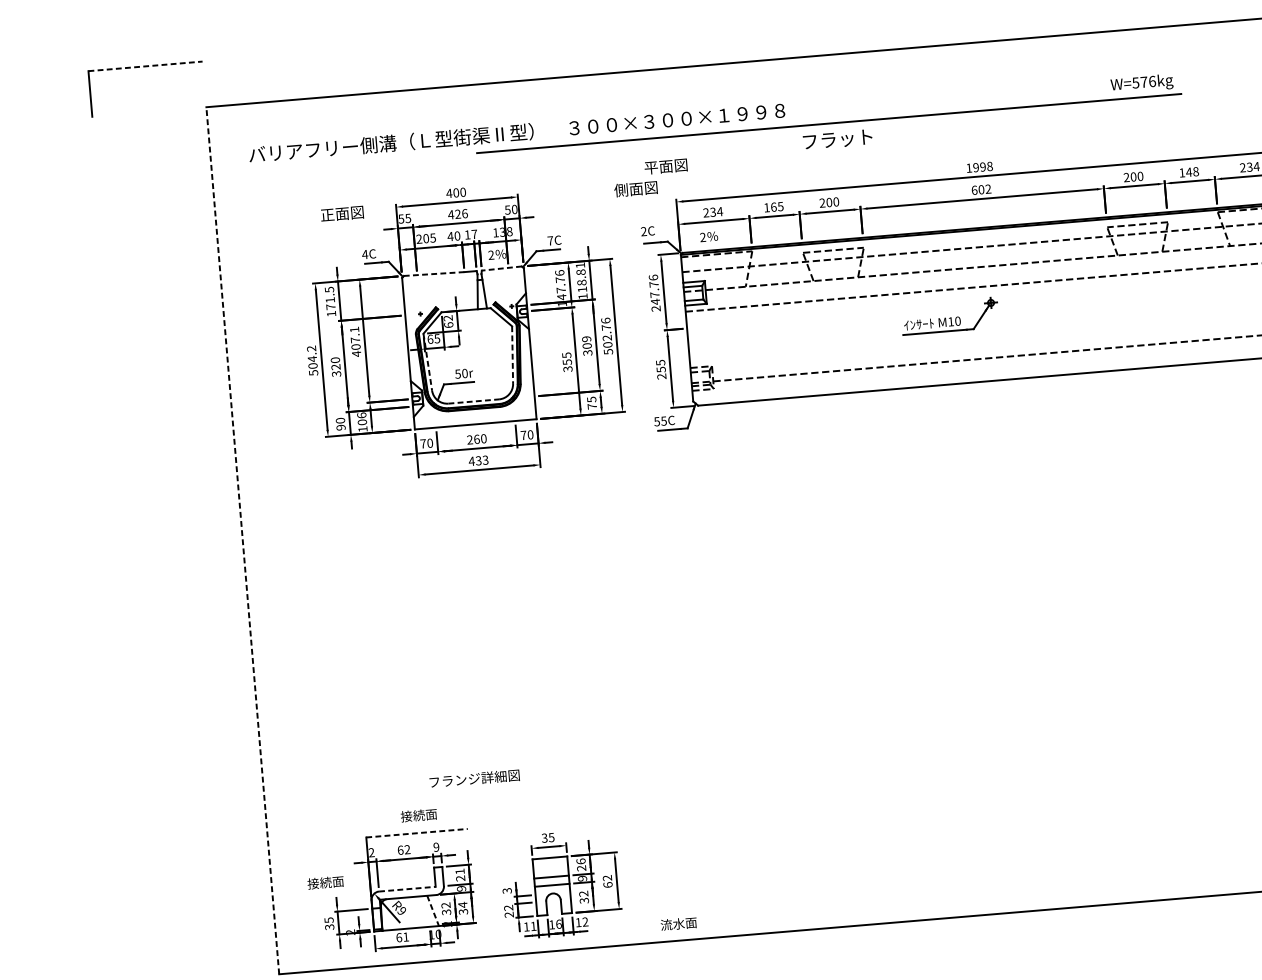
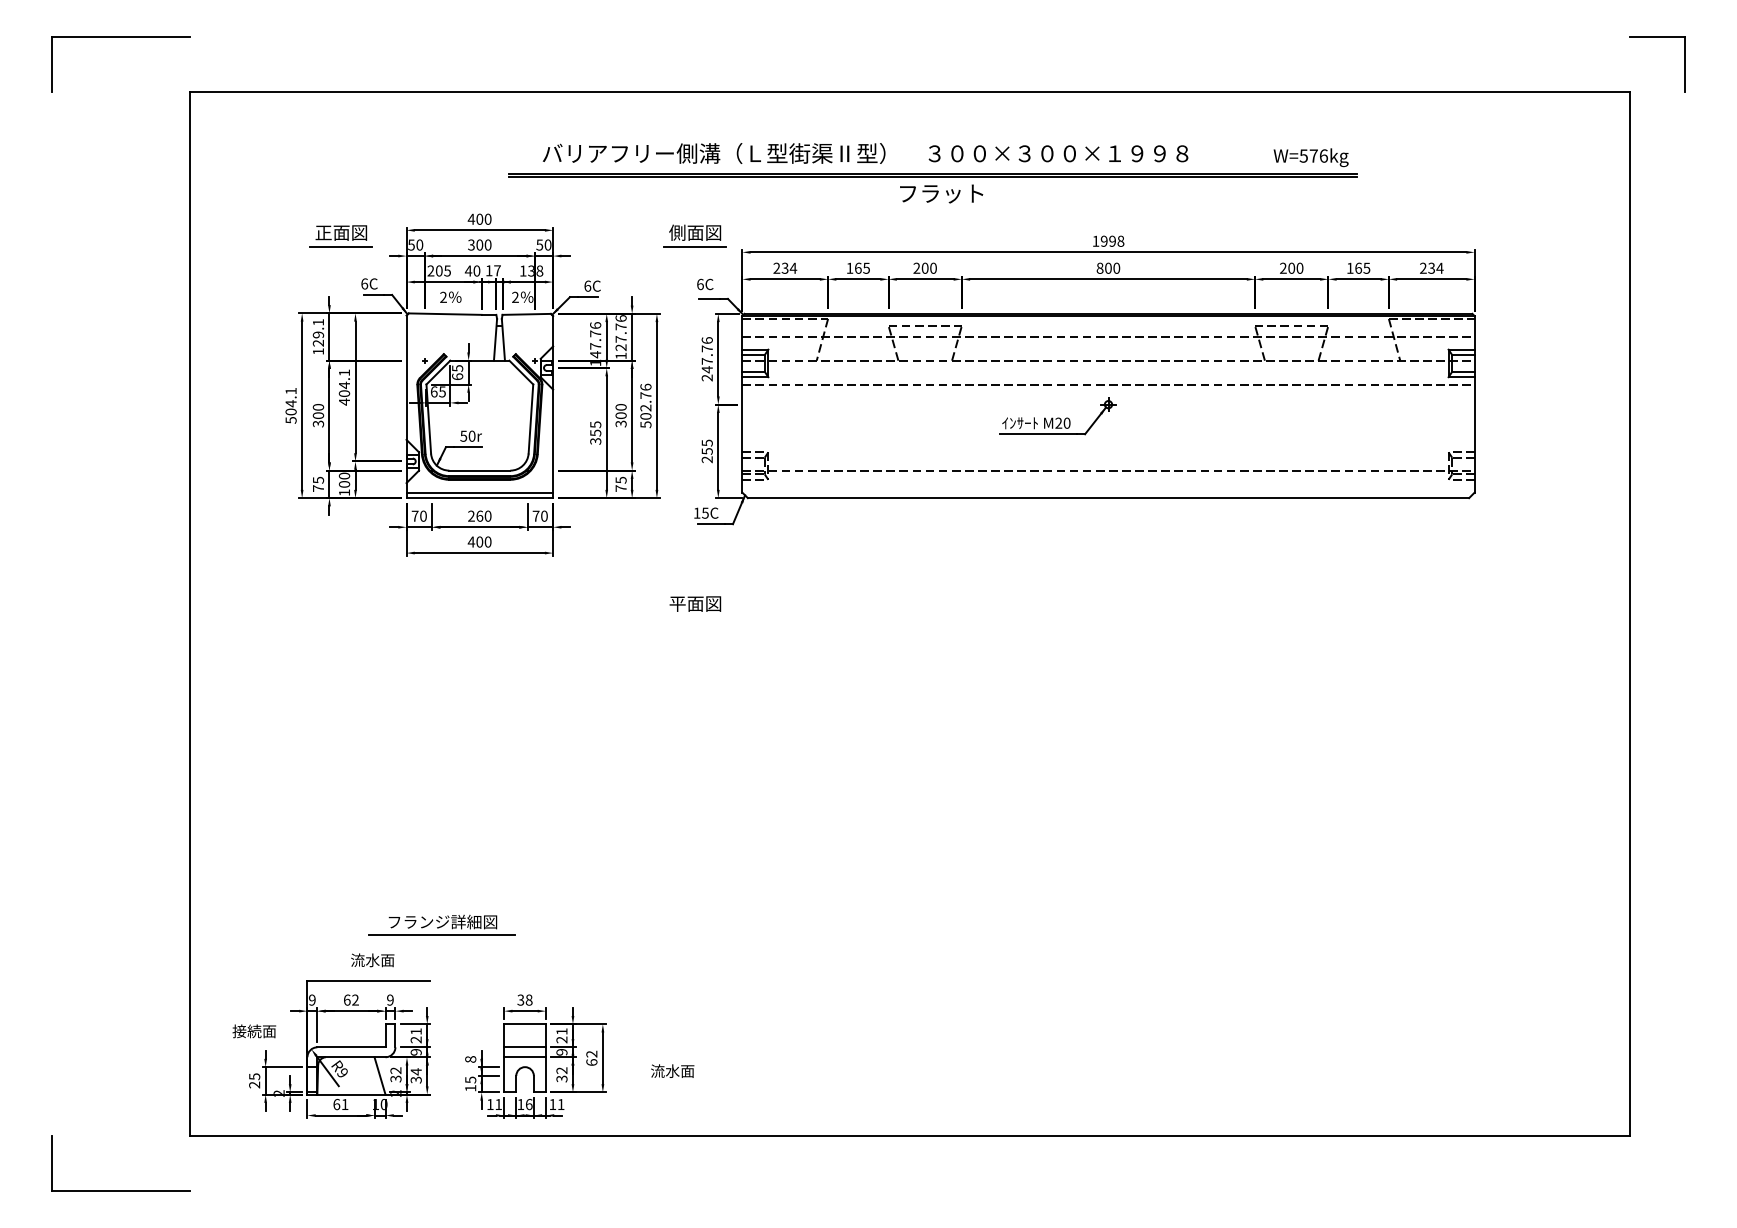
line: (145, 66) -> (120, 36), dashed -> solid
line: (829, 126) -> (932, 177), added
text: (516, 132) -> (865, 153), moved
text: (666, 166) -> (695, 603), moved
text: (1192, 171) -> (1362, 267), 148 -> 165
text: (981, 189) -> (1108, 267), 602 -> 800
line: (636, 201) -> (694, 247), added
text: (457, 213) -> (479, 244), 426 -> 300
text: (407, 218) -> (419, 244), 55 -> 50
line: (342, 226) -> (340, 247), added
text: (643, 231) -> (700, 284), 2C -> 6C
text: (708, 236) -> (450, 296), moved
text: (550, 240) -> (587, 285), 7C -> 6C
text: (365, 254) -> (364, 283), 4C -> 6C
line: (501, 268) -> (526, 314), dashed -> solid
line: (434, 274) -> (445, 314), dashed -> solid
text: (580, 277) -> (620, 333), 118.81 -> 127.76
text: (330, 298) -> (318, 332), 171.5 -> 129.1
text: (448, 318) -> (457, 368), 62 -> 65
text: (950, 321) -> (1058, 422), M10 -> M20
text: (586, 339) -> (620, 407), 309 -> 300
text: (355, 340) -> (344, 385), 407.1 -> 404.1
text: (311, 348) -> (290, 390), 504.2 -> 504.1
line: (512, 355) -> (530, 419), dashed -> solid
line: (427, 362) -> (428, 419), dashed -> solid
text: (336, 367) -> (318, 415), 320 -> 300
line: (473, 401) -> (479, 470), dashed -> solid
text: (361, 414) -> (344, 475), 106 -> 100
line: (475, 419) -> (479, 492), added
text: (656, 421) -> (696, 512), 55C -> 15C
text: (340, 423) -> (318, 483), 90 -> 75
text: (481, 460) -> (483, 541), 433 -> 400
line: (242, 540) -> (189, 613), dashed -> solid
line: (474, 789) -> (441, 934), added
text: (412, 816) -> (364, 960), 接続面 -> 流水面
line: (417, 833) -> (369, 981), dashed -> solid
text: (551, 837) -> (528, 999), 35 -> 38
text: (371, 853) -> (312, 1000), 2 -> 9
text: (580, 861) -> (561, 1031), 26 -> 21
line: (407, 889) -> (351, 1047), dashed -> solid
text: (507, 890) -> (470, 1059), 3 -> 8
text: (508, 910) -> (470, 1083), 22 -> 15
line: (433, 911) -> (380, 1076), dashed -> solid
text: (584, 922) -> (560, 1104), 12 -> 11
text: (678, 923) -> (672, 1070), moved
text: (329, 926) -> (254, 1084), 35 -> 25

